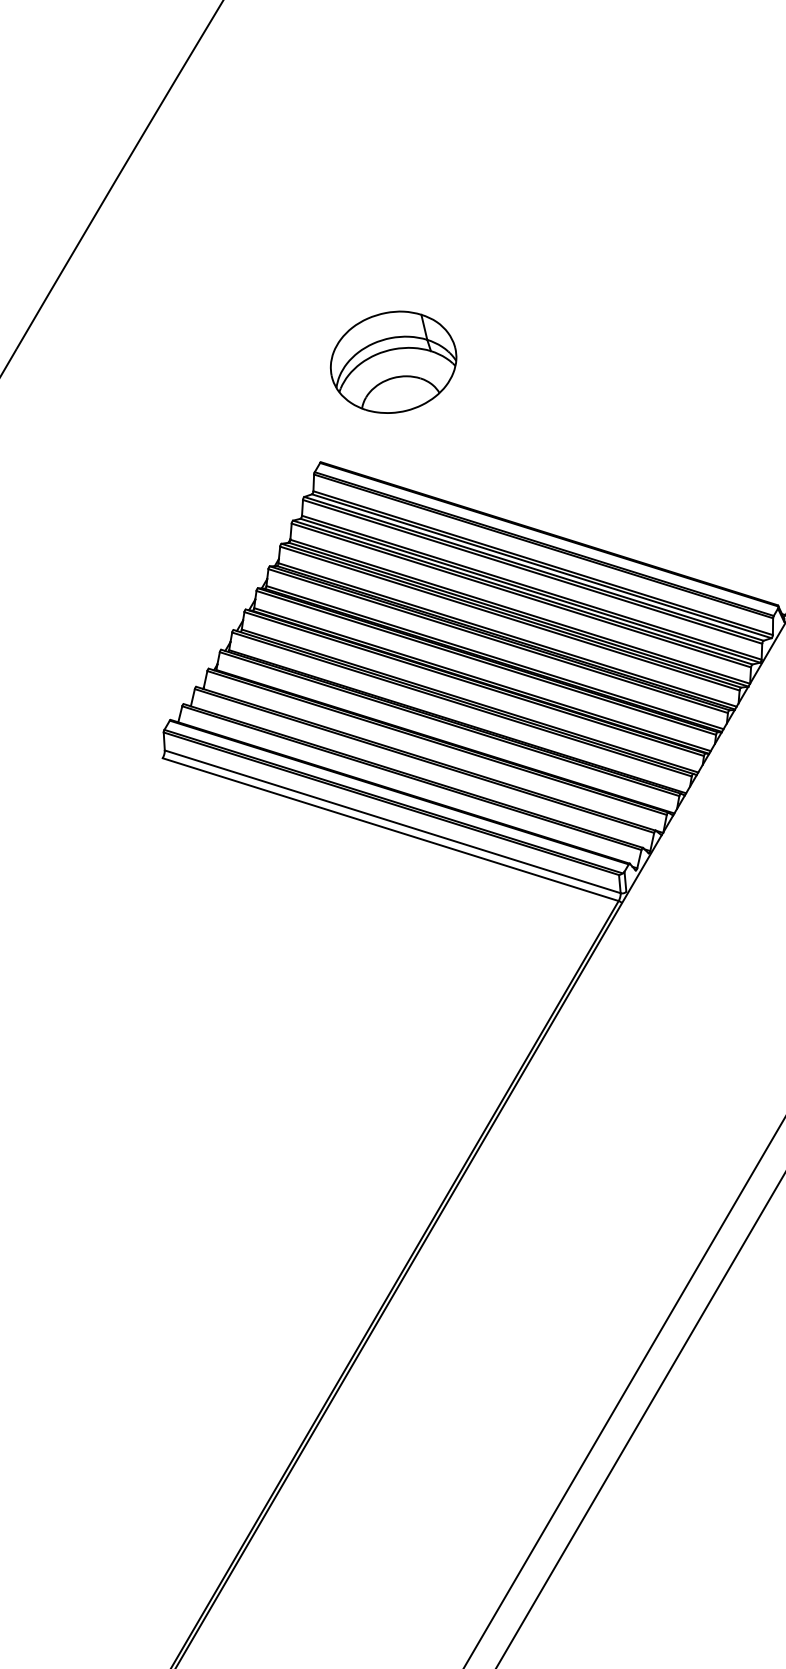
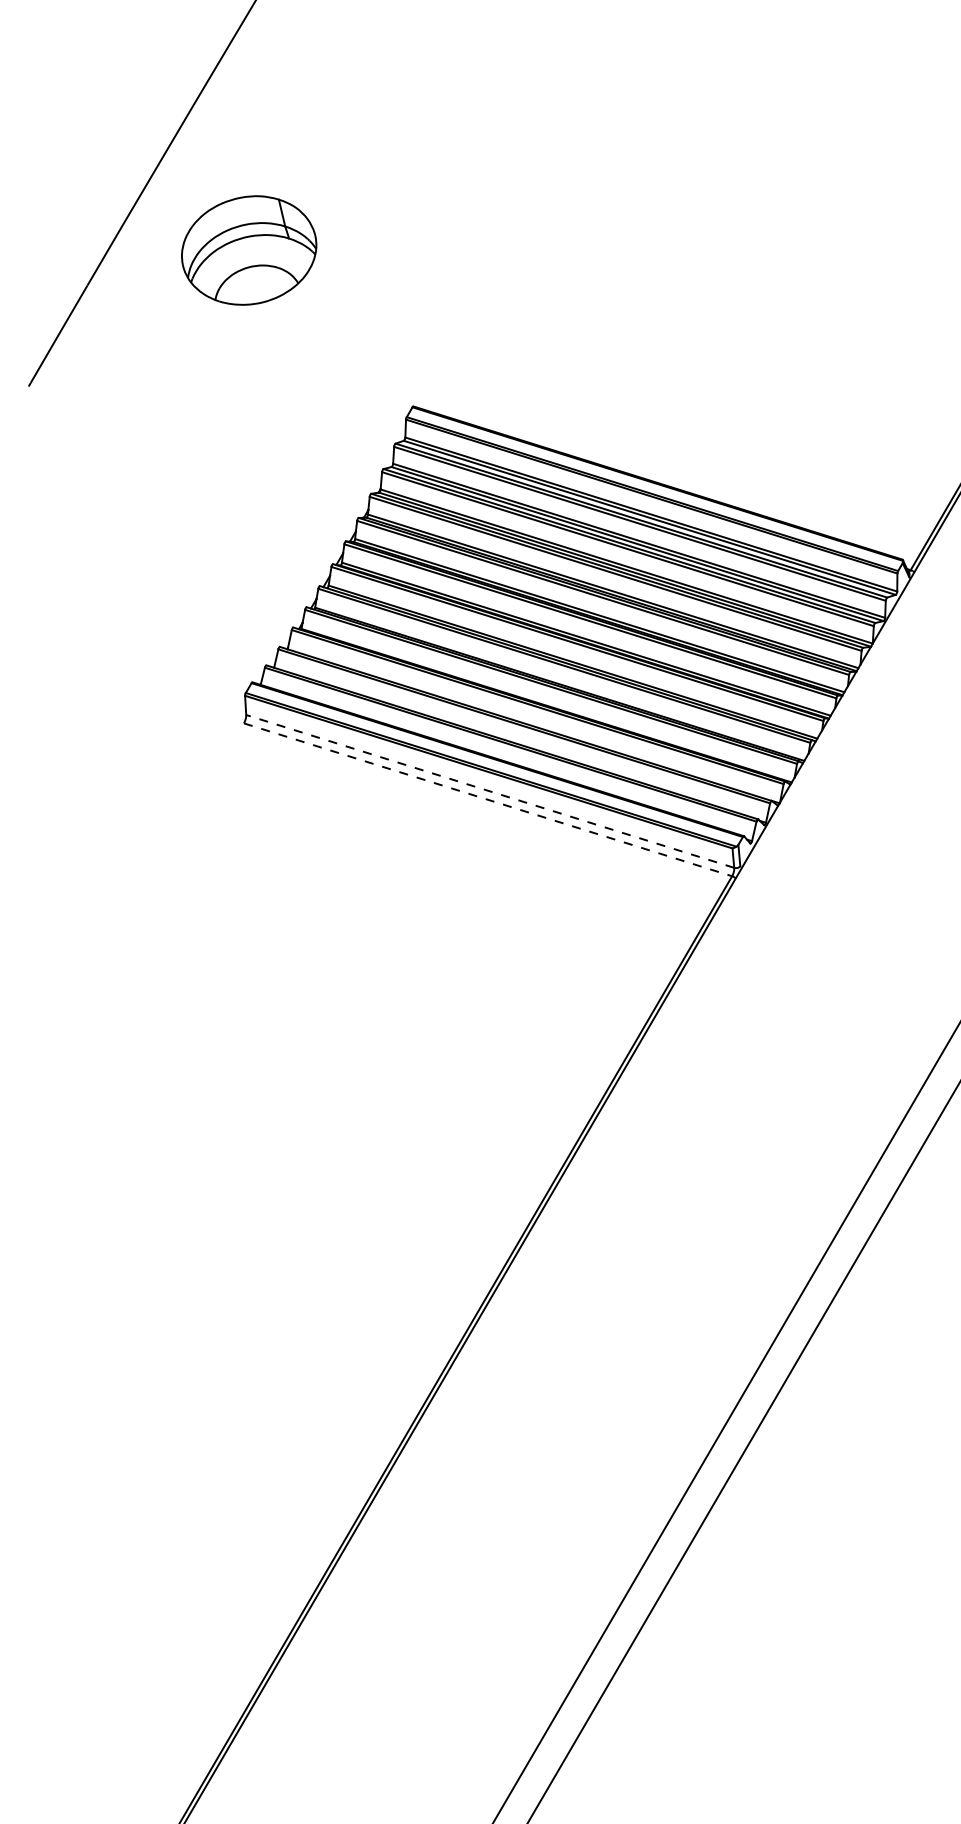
part: (393, 362) -> (249, 250), moved
line: (392, 821) -> (490, 791), solid -> dashed
line: (391, 829) -> (488, 799), solid -> dashed

